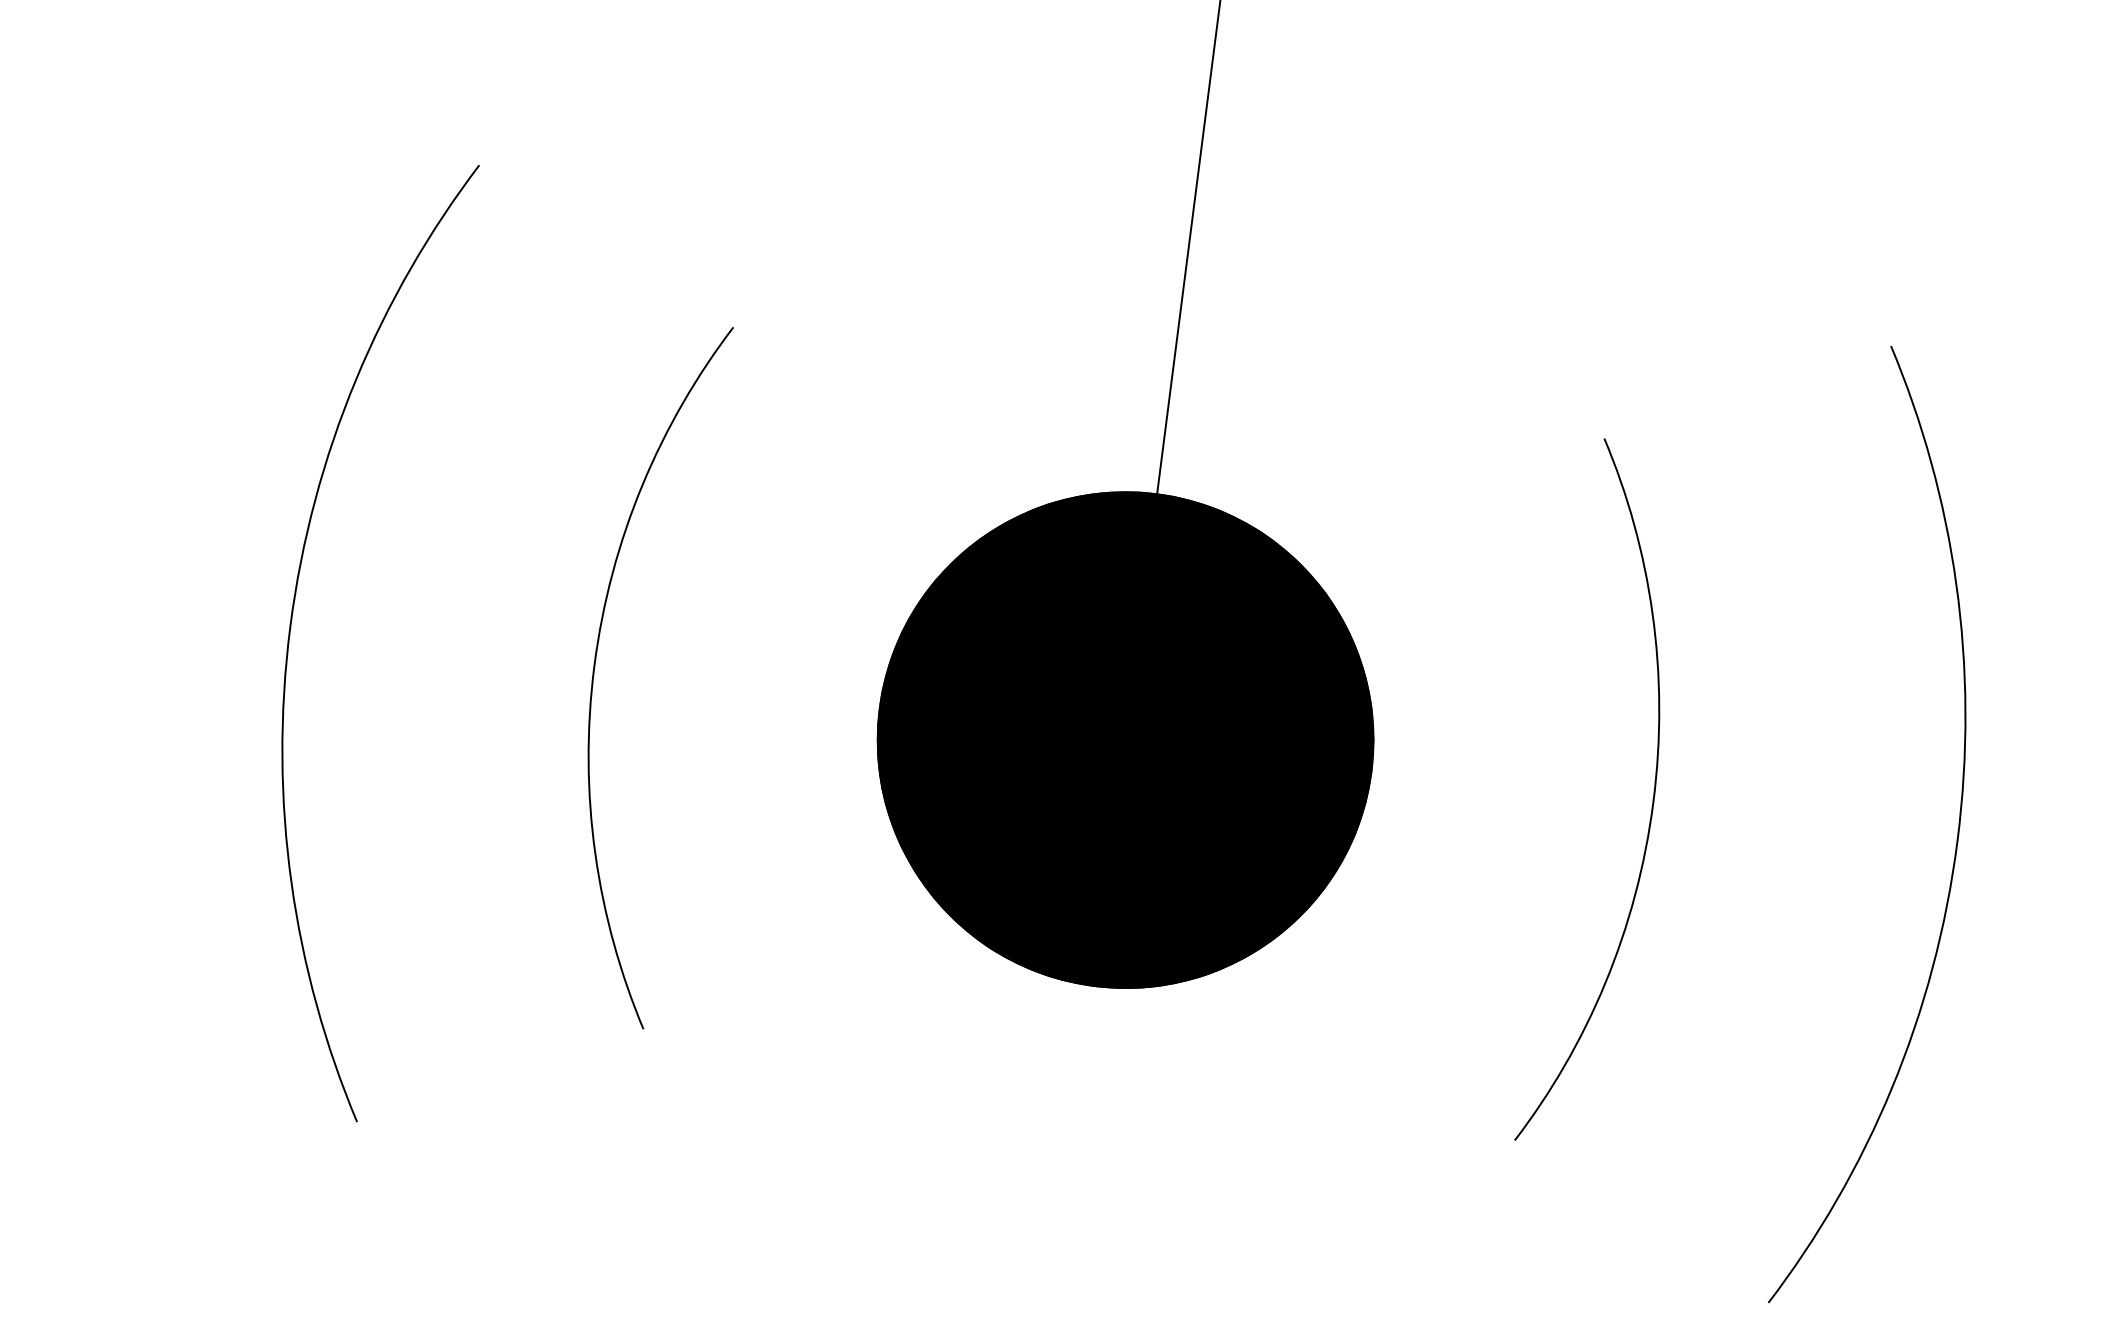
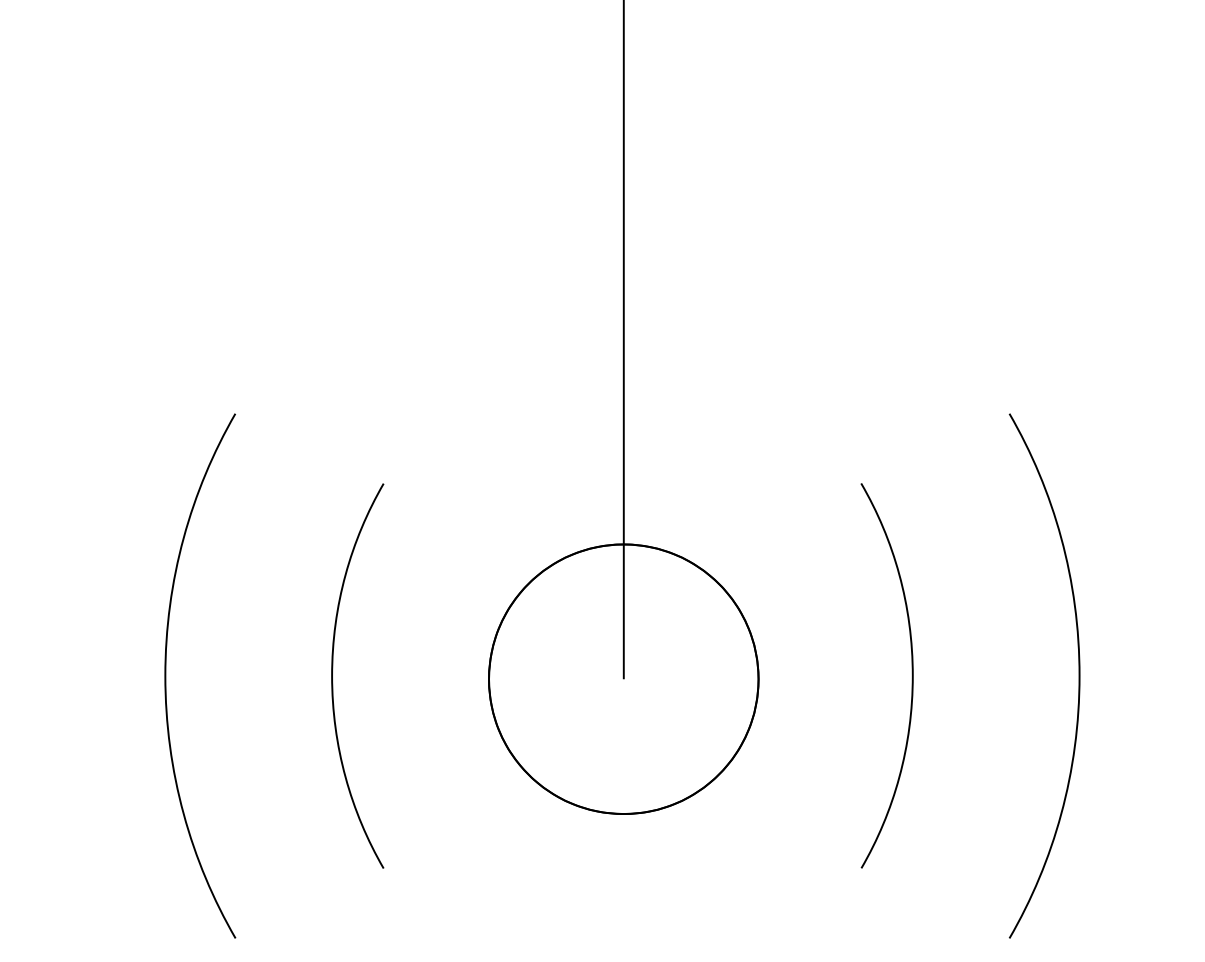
fill: (1125, 740) -> (623, 679), removed

